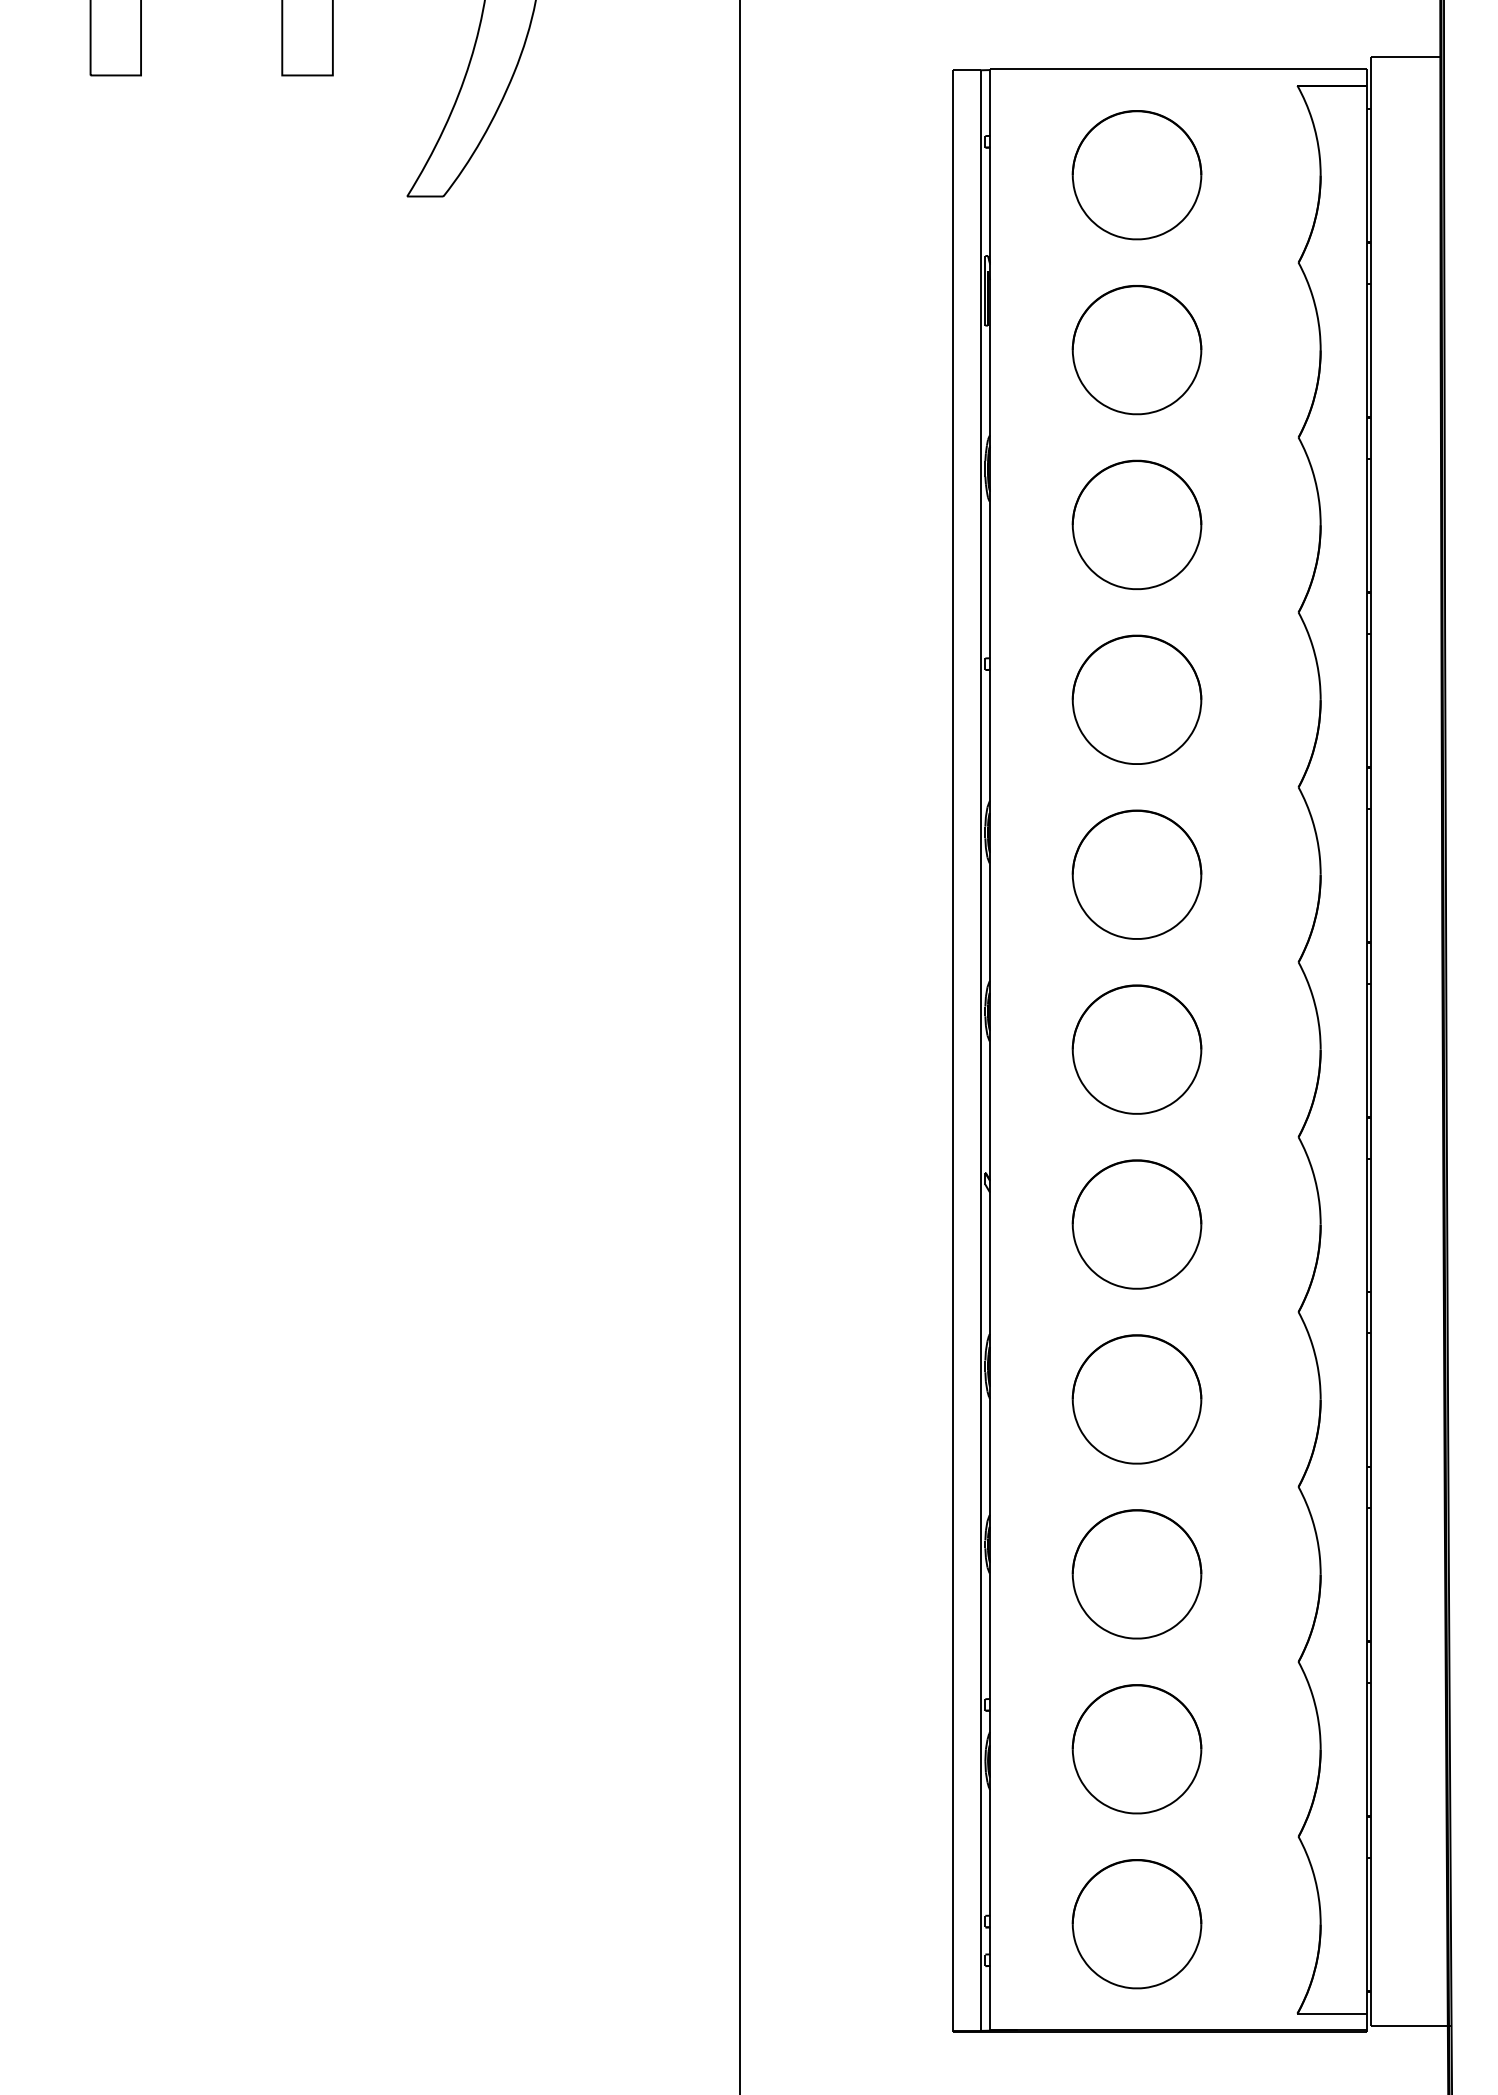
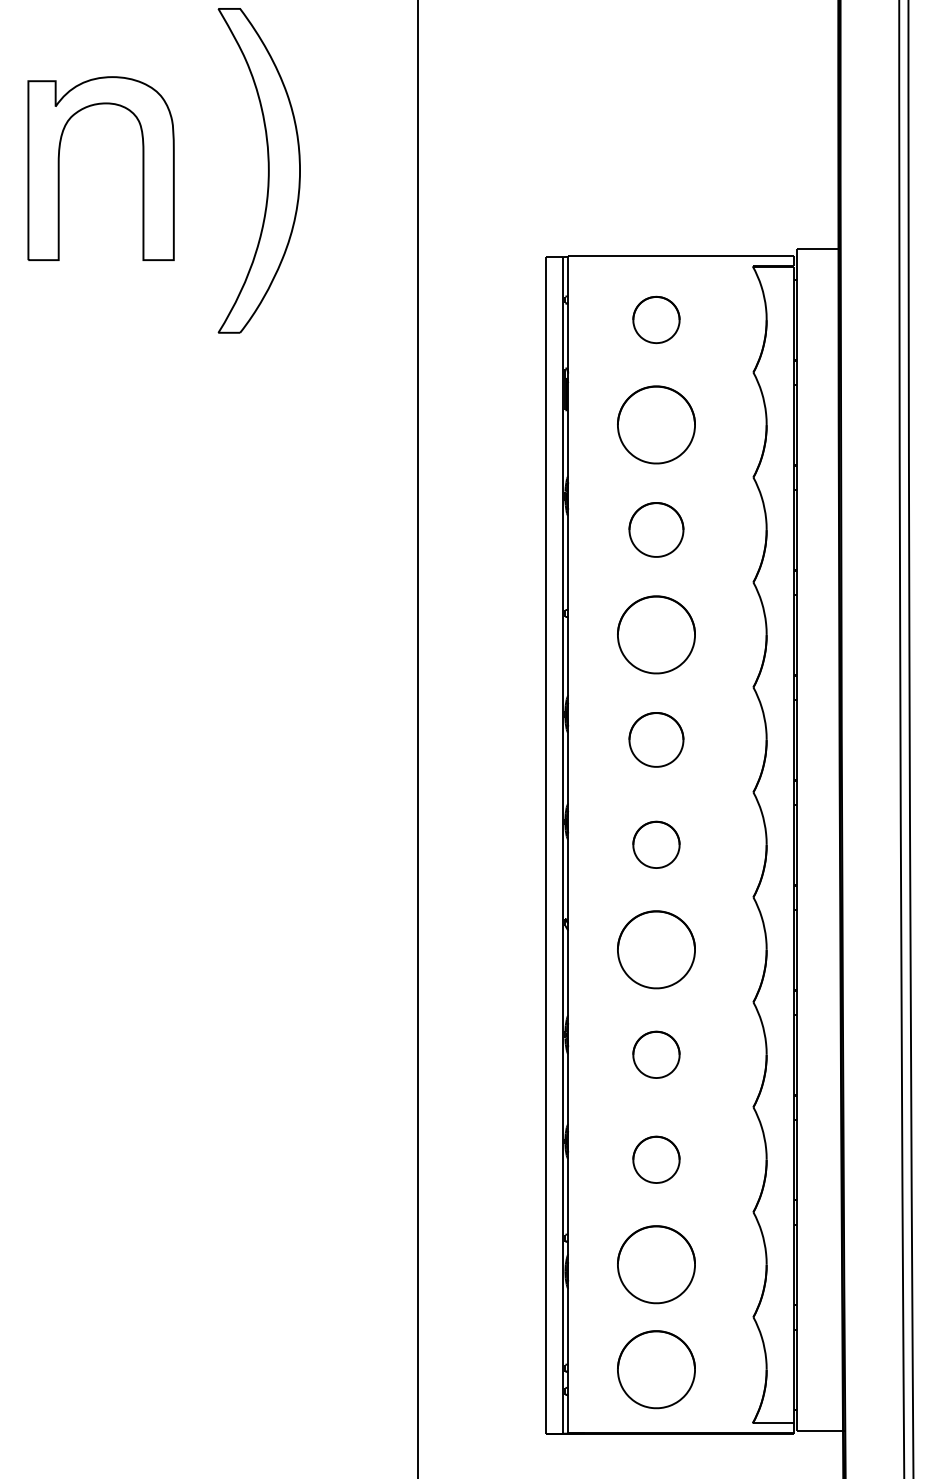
part: (1137, 174) -> (656, 319), size x0.6
part: (1137, 524) -> (656, 529), size x0.7
part: (1137, 874) -> (656, 739), size x0.7
part: (1137, 1049) -> (656, 844), size x0.6
part: (1137, 1398) -> (656, 1054), size x0.6
part: (1137, 1573) -> (656, 1159), size x0.6

